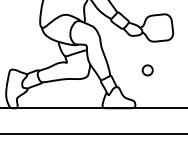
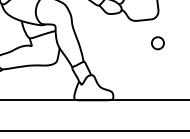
circle: (147, 70) -> (157, 43), moved

